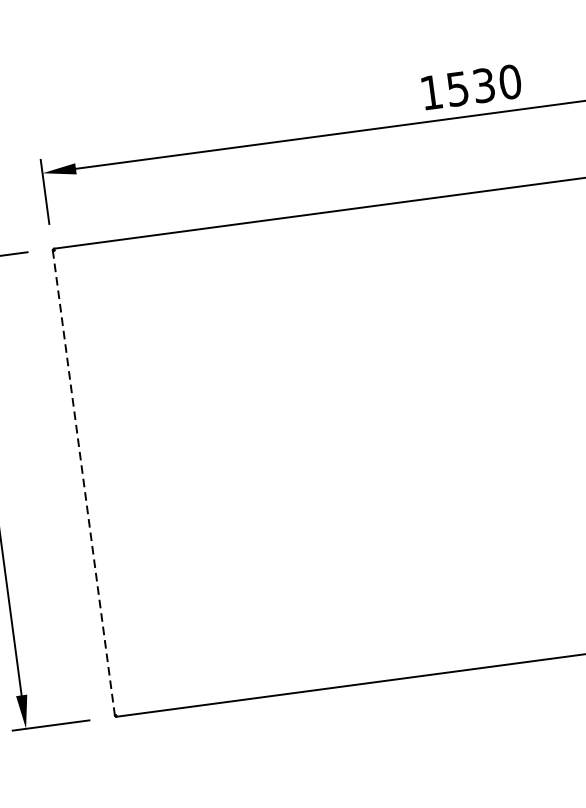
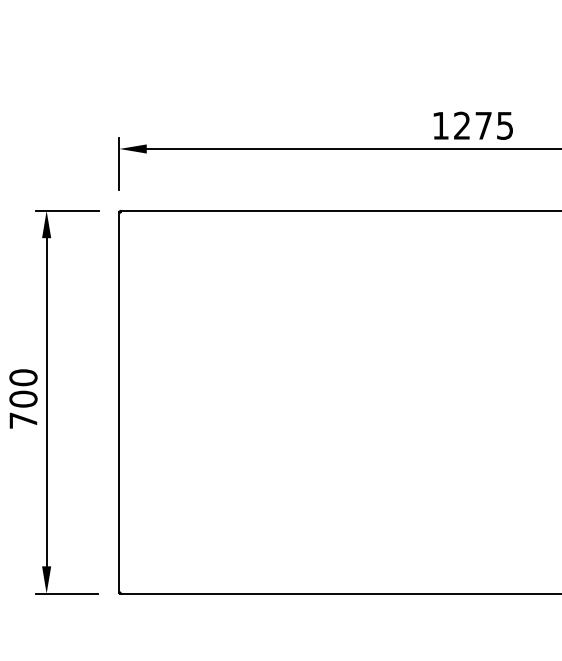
text: (483, 85) -> (483, 125), 1530 -> 1275
line: (83, 483) -> (119, 402), dashed -> solid

